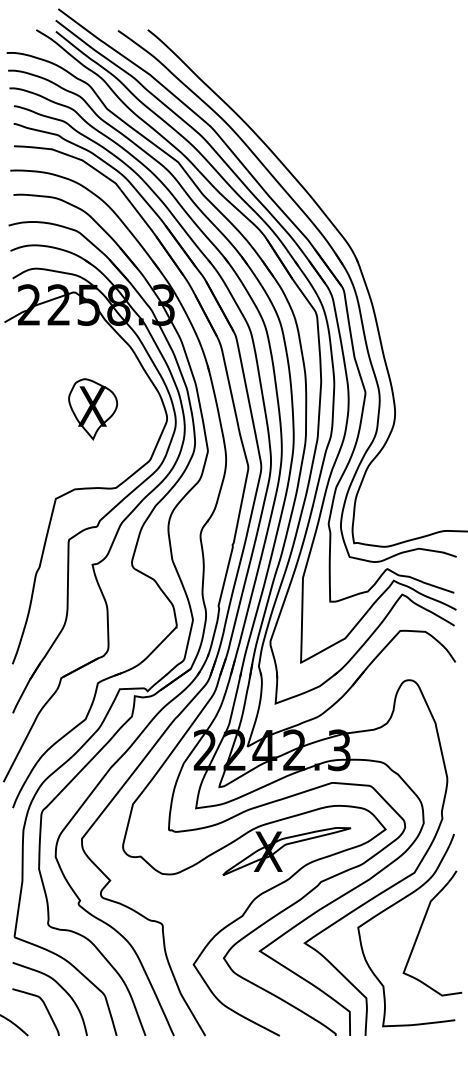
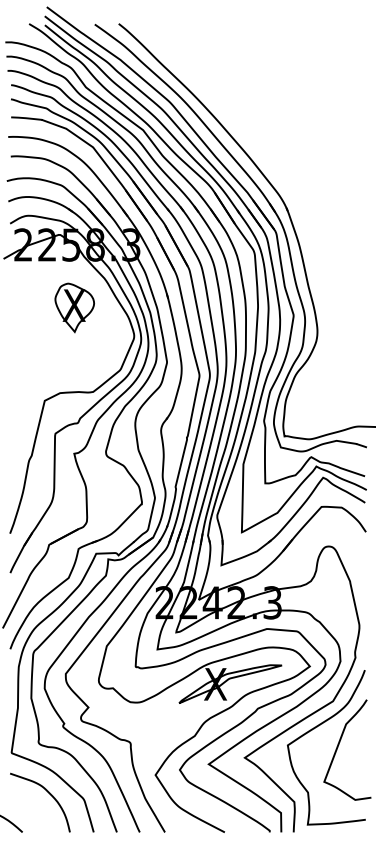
part: (93, 409) -> (75, 308), moved
curve: (44, 1006) -> (35, 808), removed

